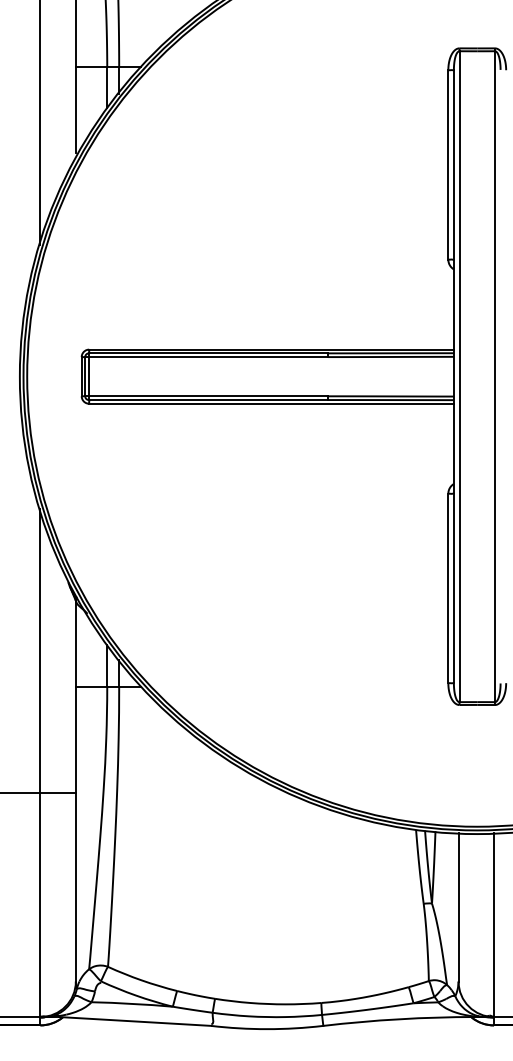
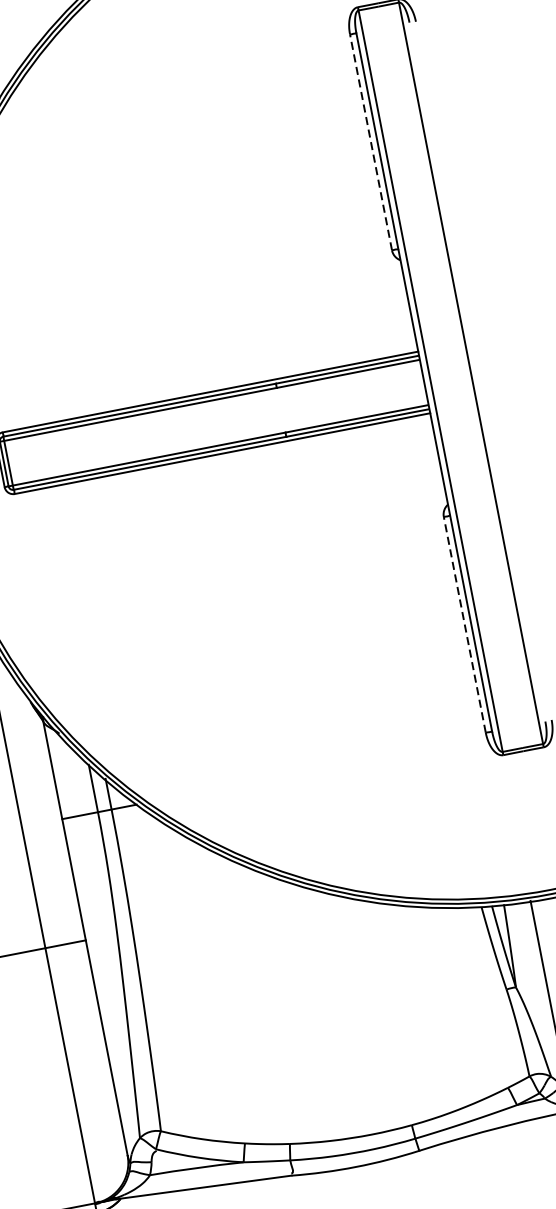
line: (448, 164) -> (371, 141), solid -> dashed
line: (448, 588) -> (465, 624), solid -> dashed

